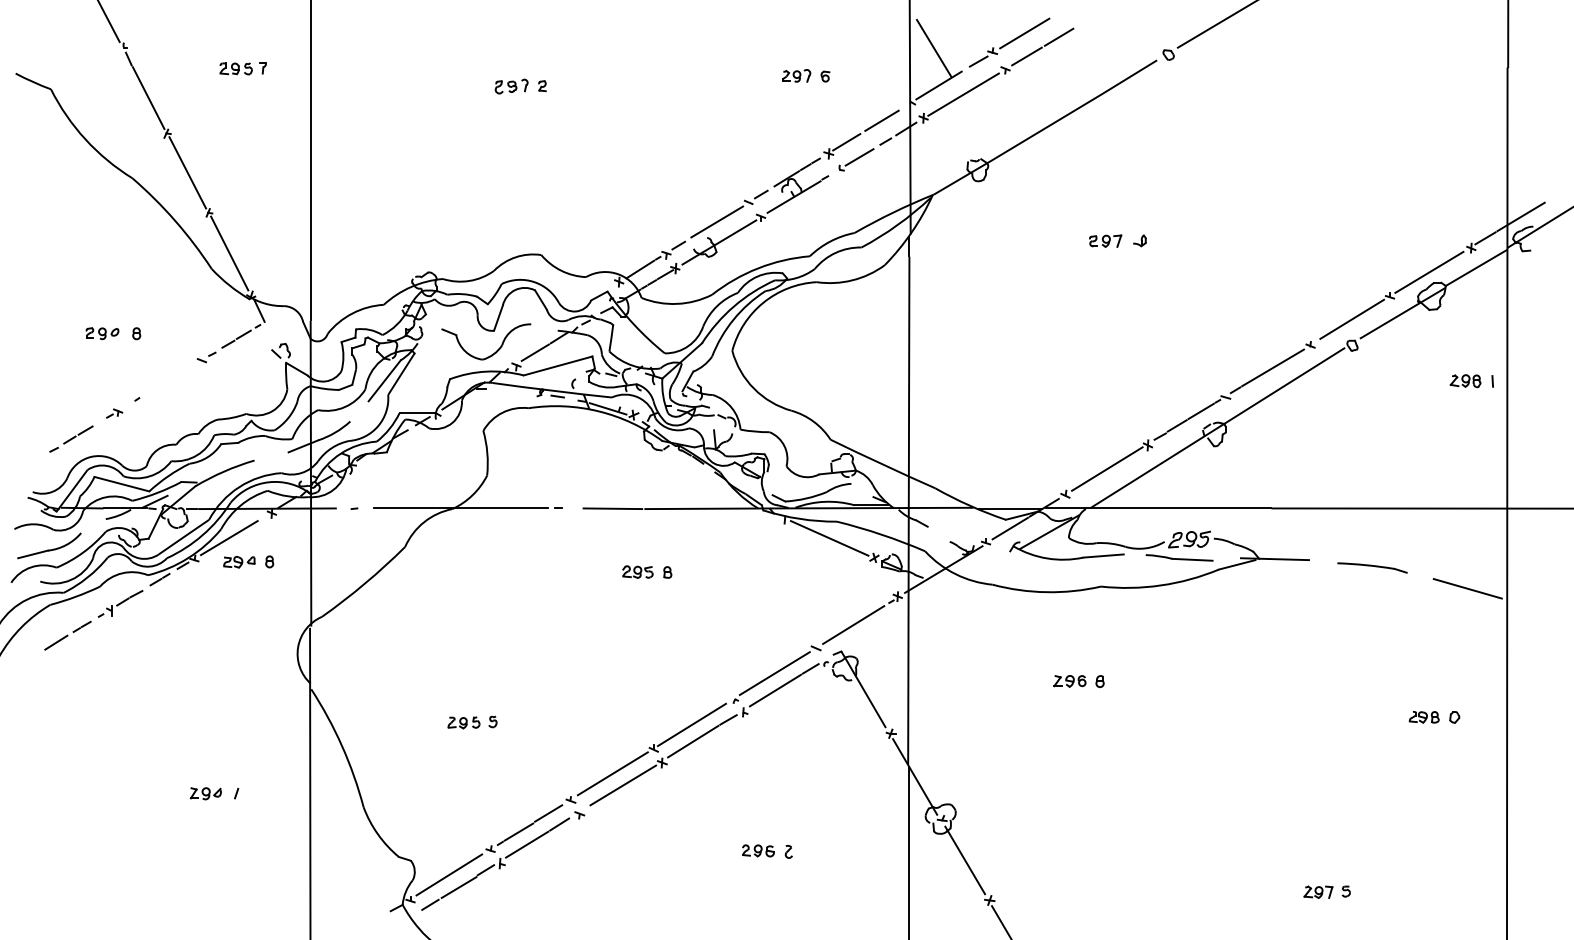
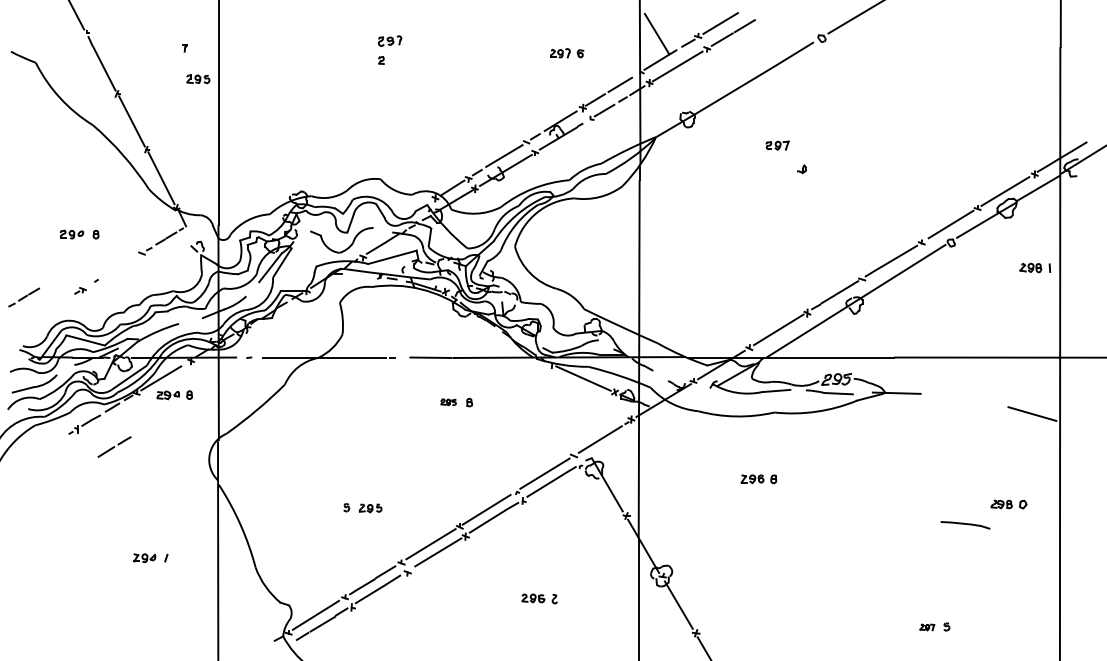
part: (235, 68) -> (197, 79), moved
part: (511, 86) -> (389, 41), moved
part: (1105, 240) -> (777, 145), moved
part: (71, 438) -> (24, 297), moved
part: (1372, 567) -> (965, 524), moved
part: (637, 571) -> (448, 401), size x0.7
line: (67, 635) -> (114, 446), moved
part: (463, 722) -> (370, 508), moved
part: (1318, 891) -> (927, 626), size x0.7

